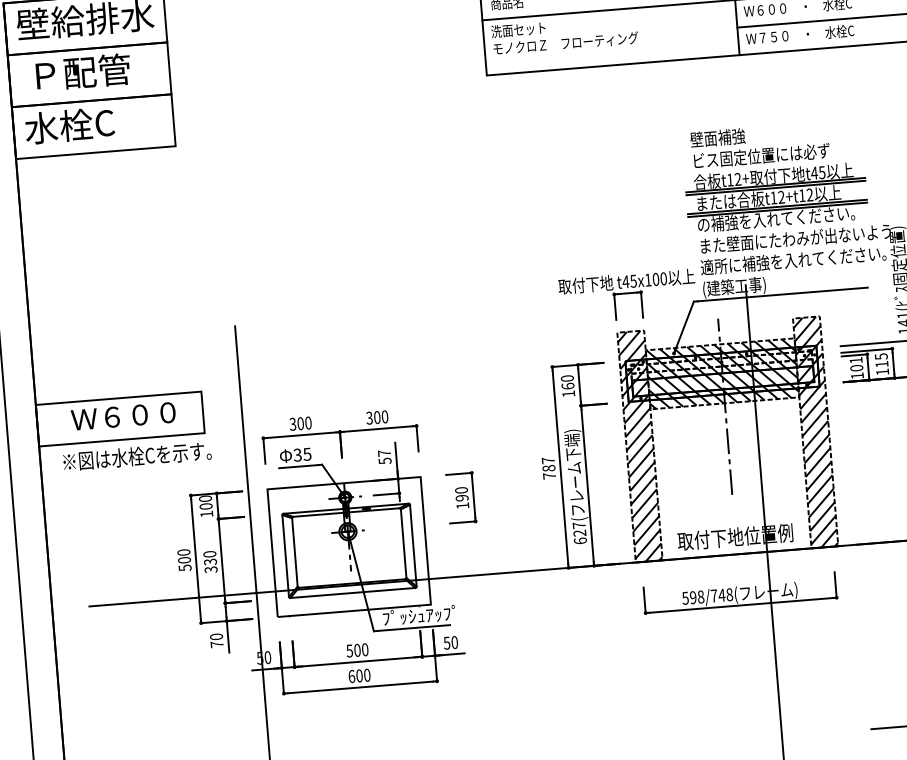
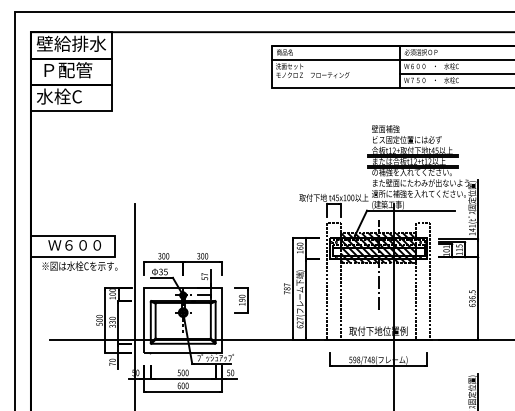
hatch: (814, 432) -> (422, 281), removed
hatch: (639, 446) -> (333, 281), removed

